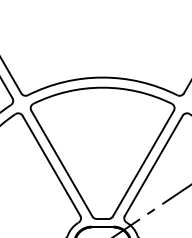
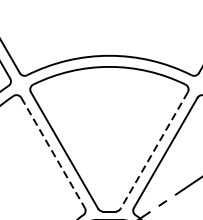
line: (143, 164) -> (154, 151), solid -> dashed
line: (51, 165) -> (53, 152), solid -> dashed

